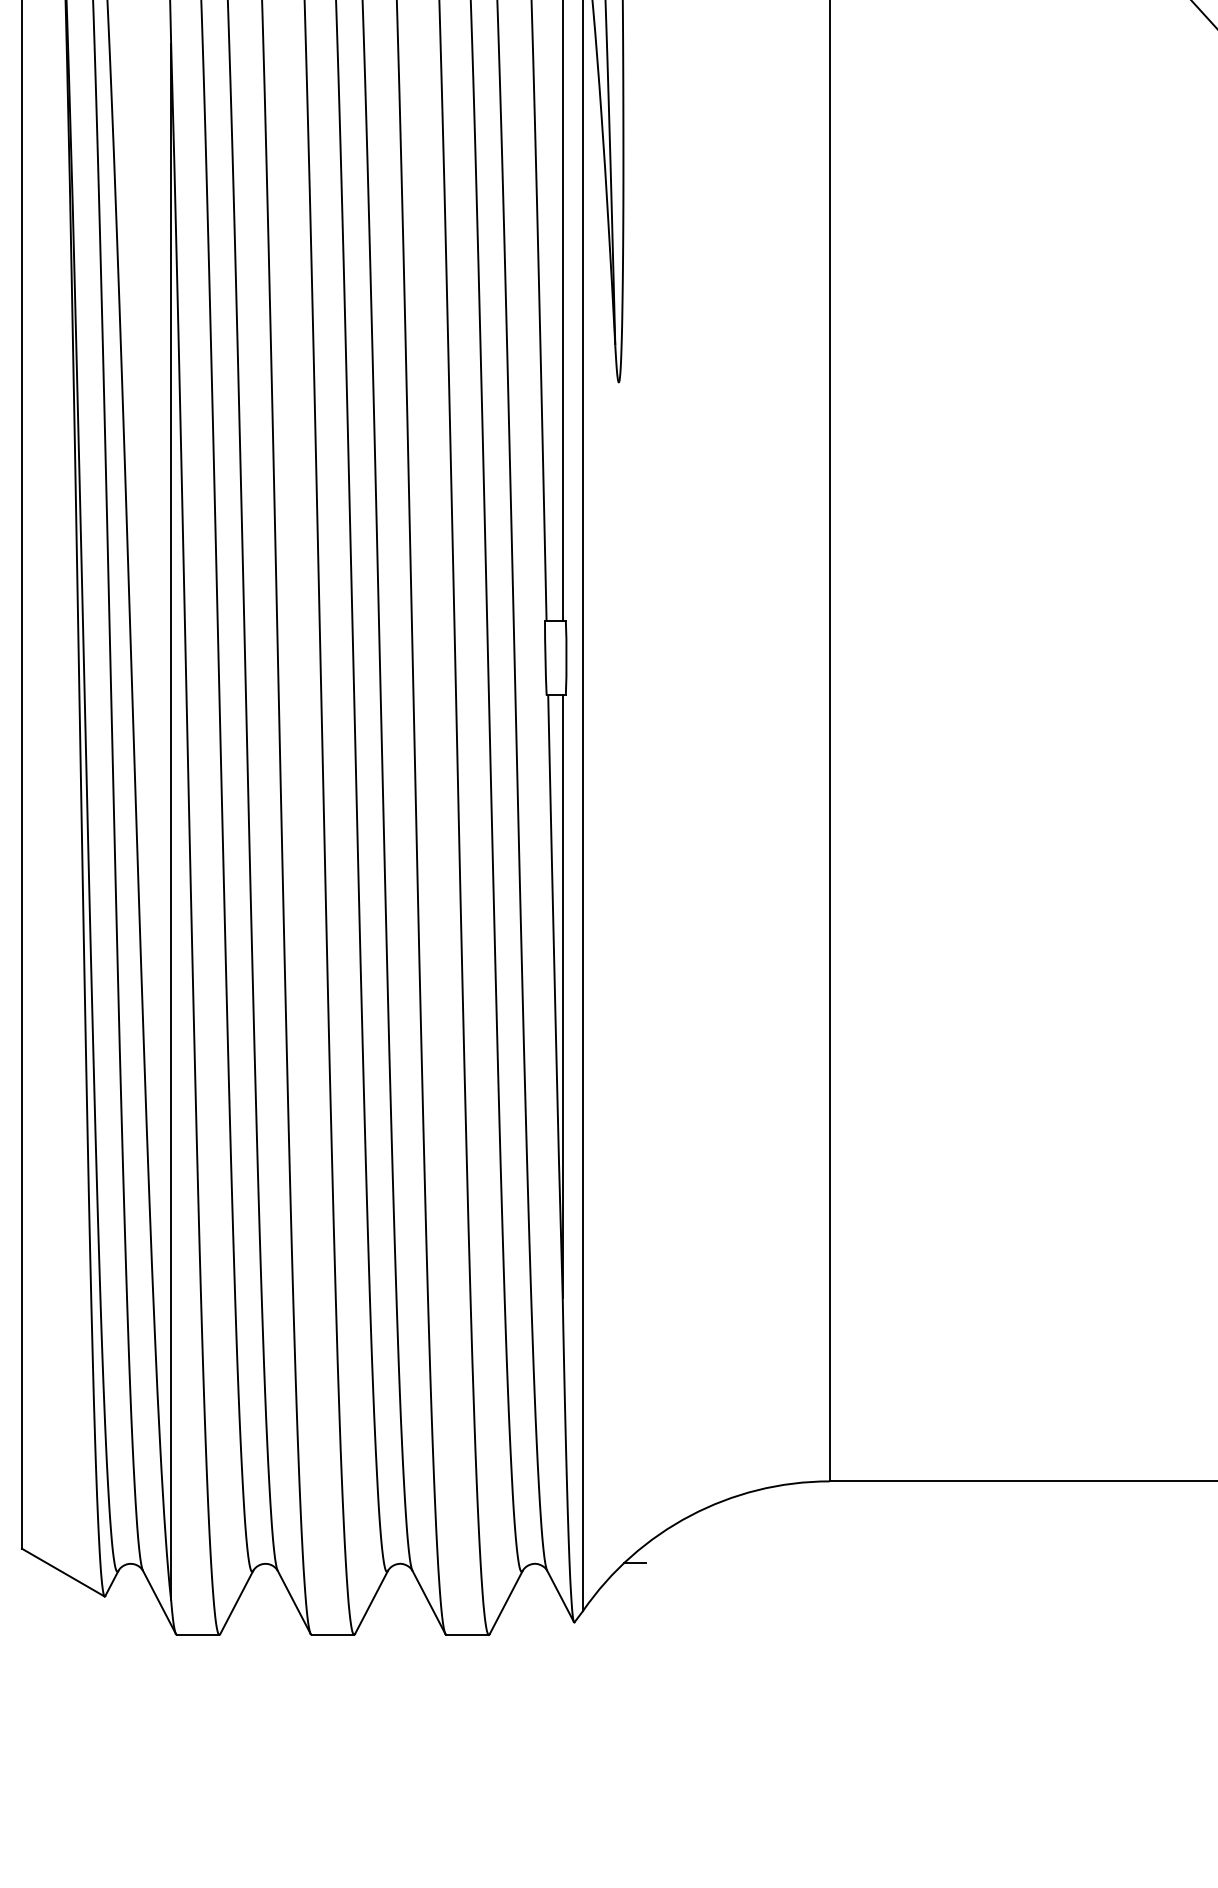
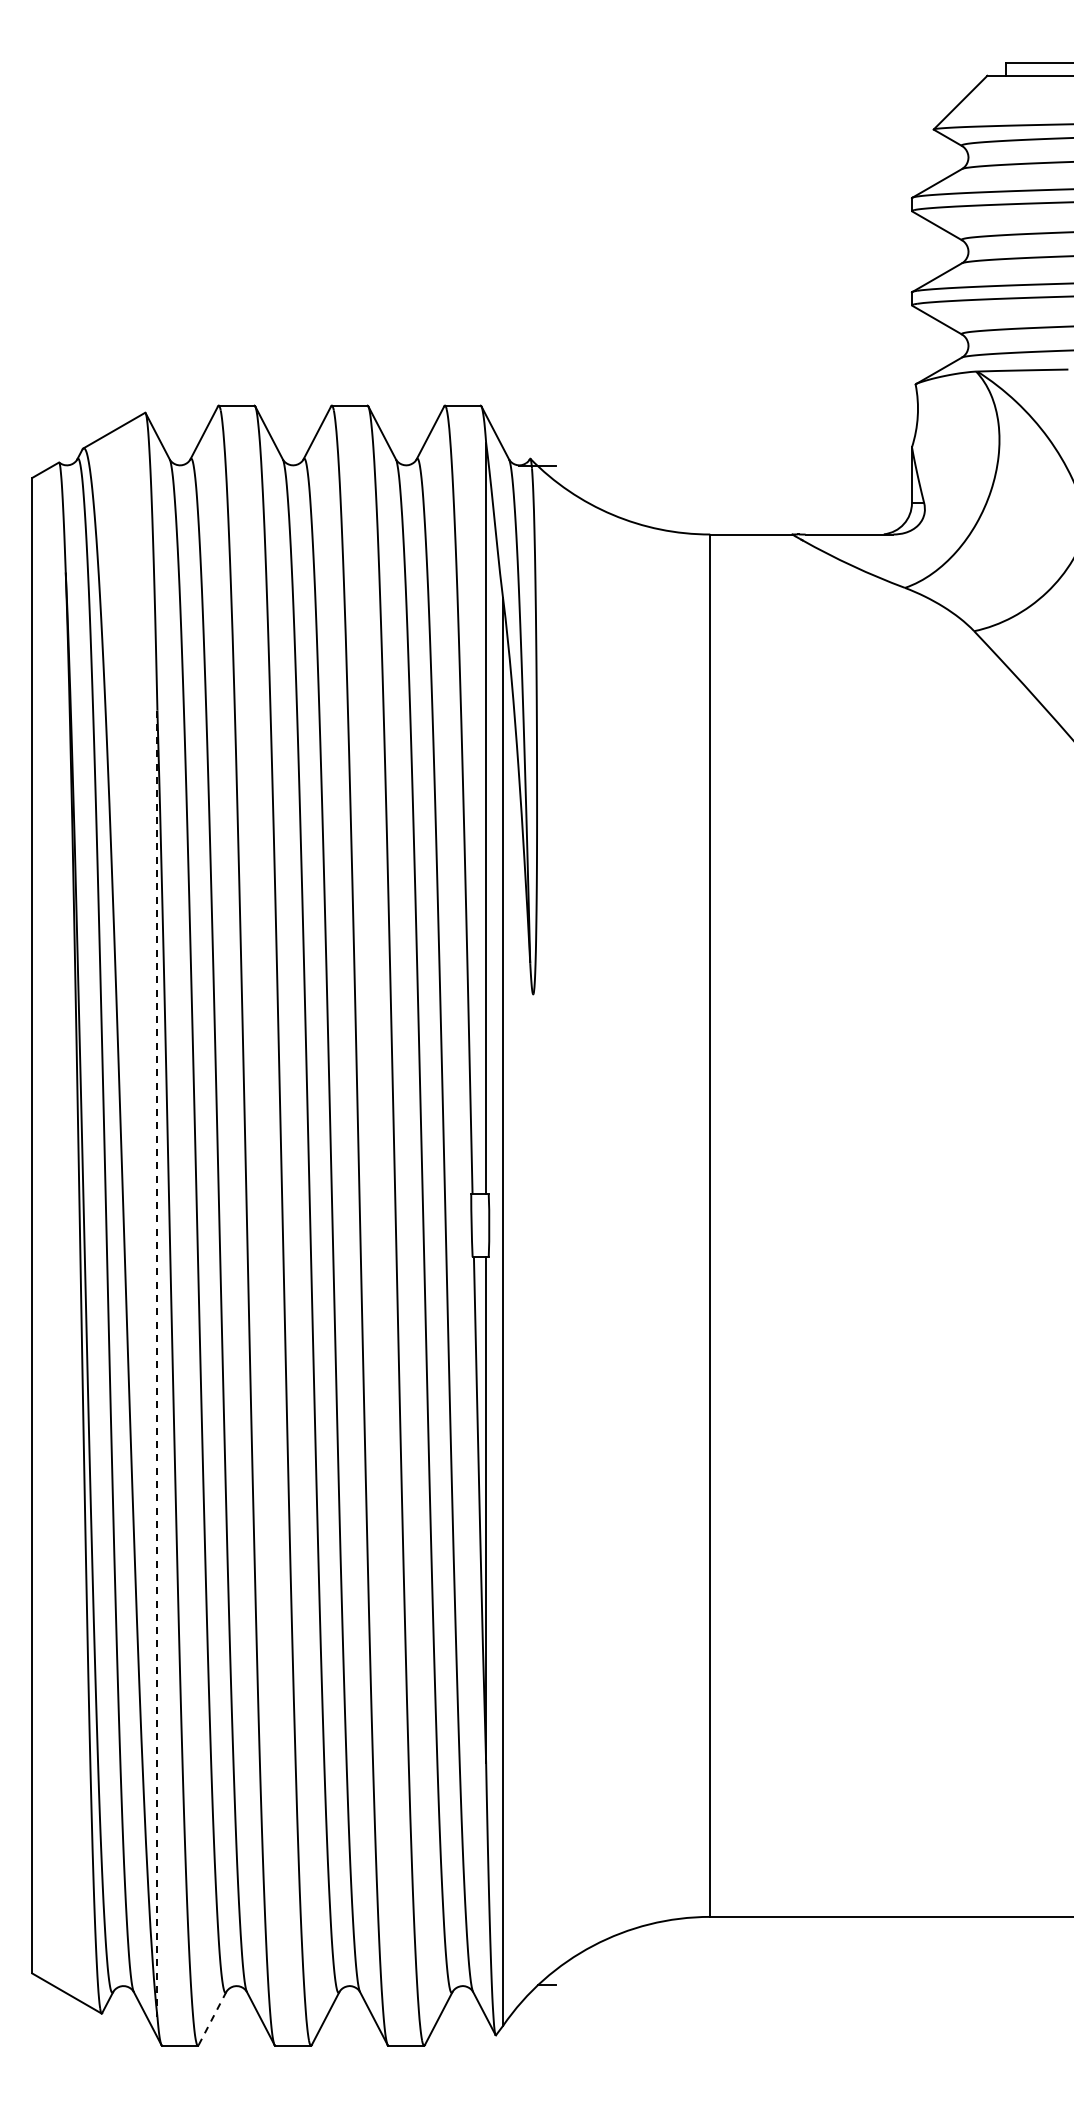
line: (171, 823) -> (157, 1364), solid -> dashed
line: (236, 1602) -> (212, 2018), solid -> dashed

